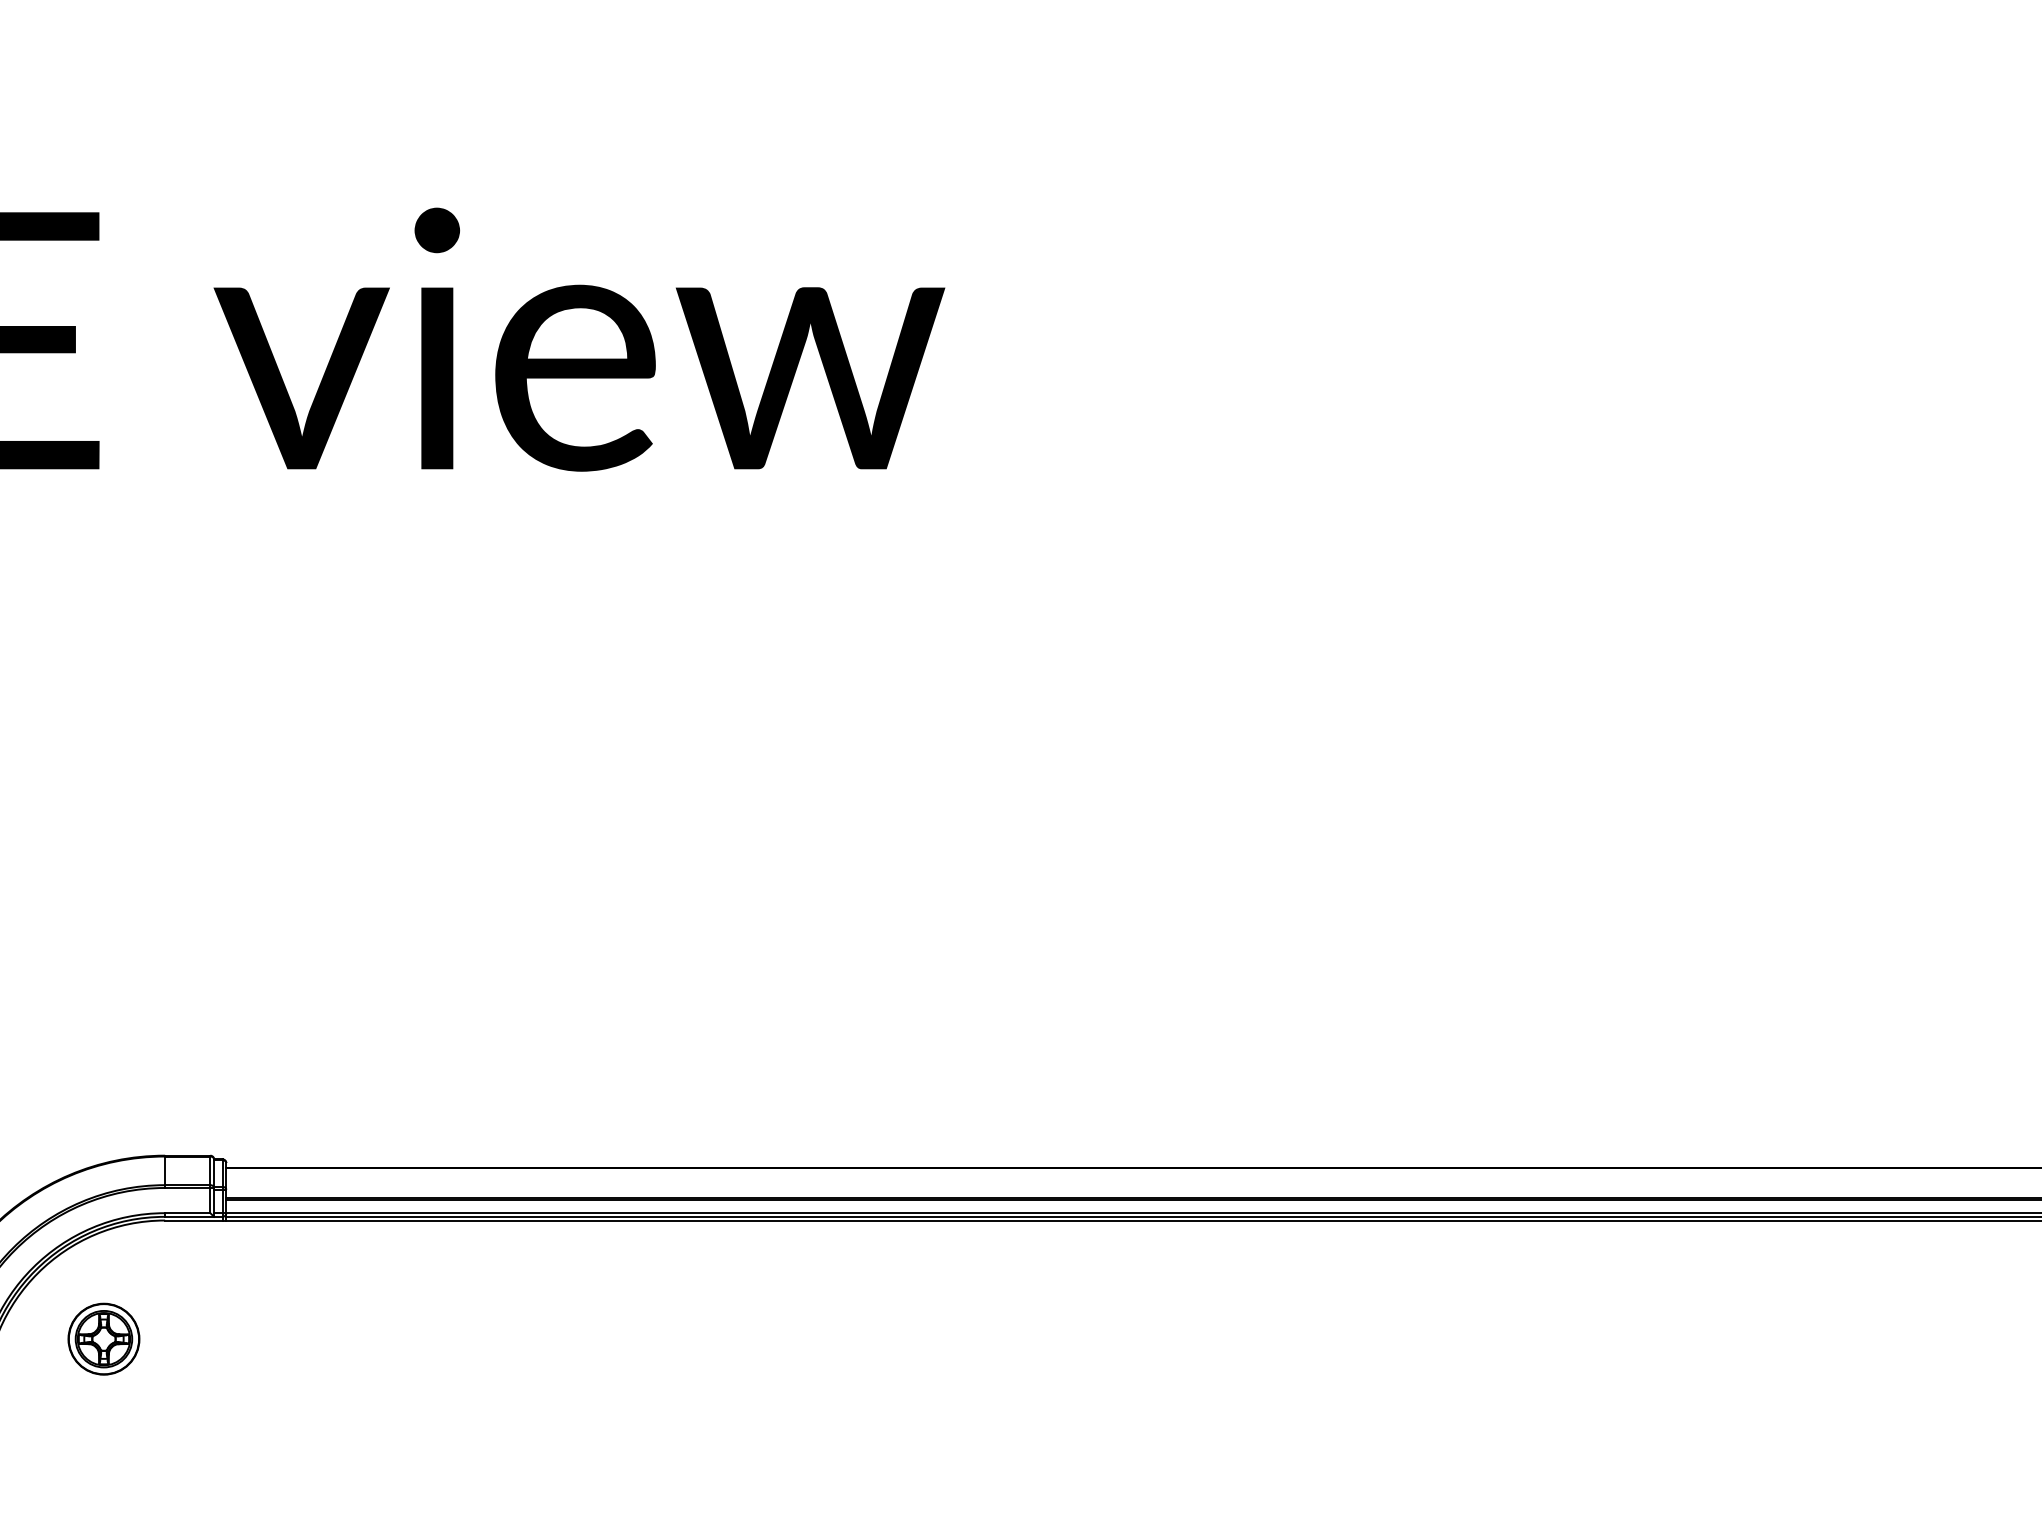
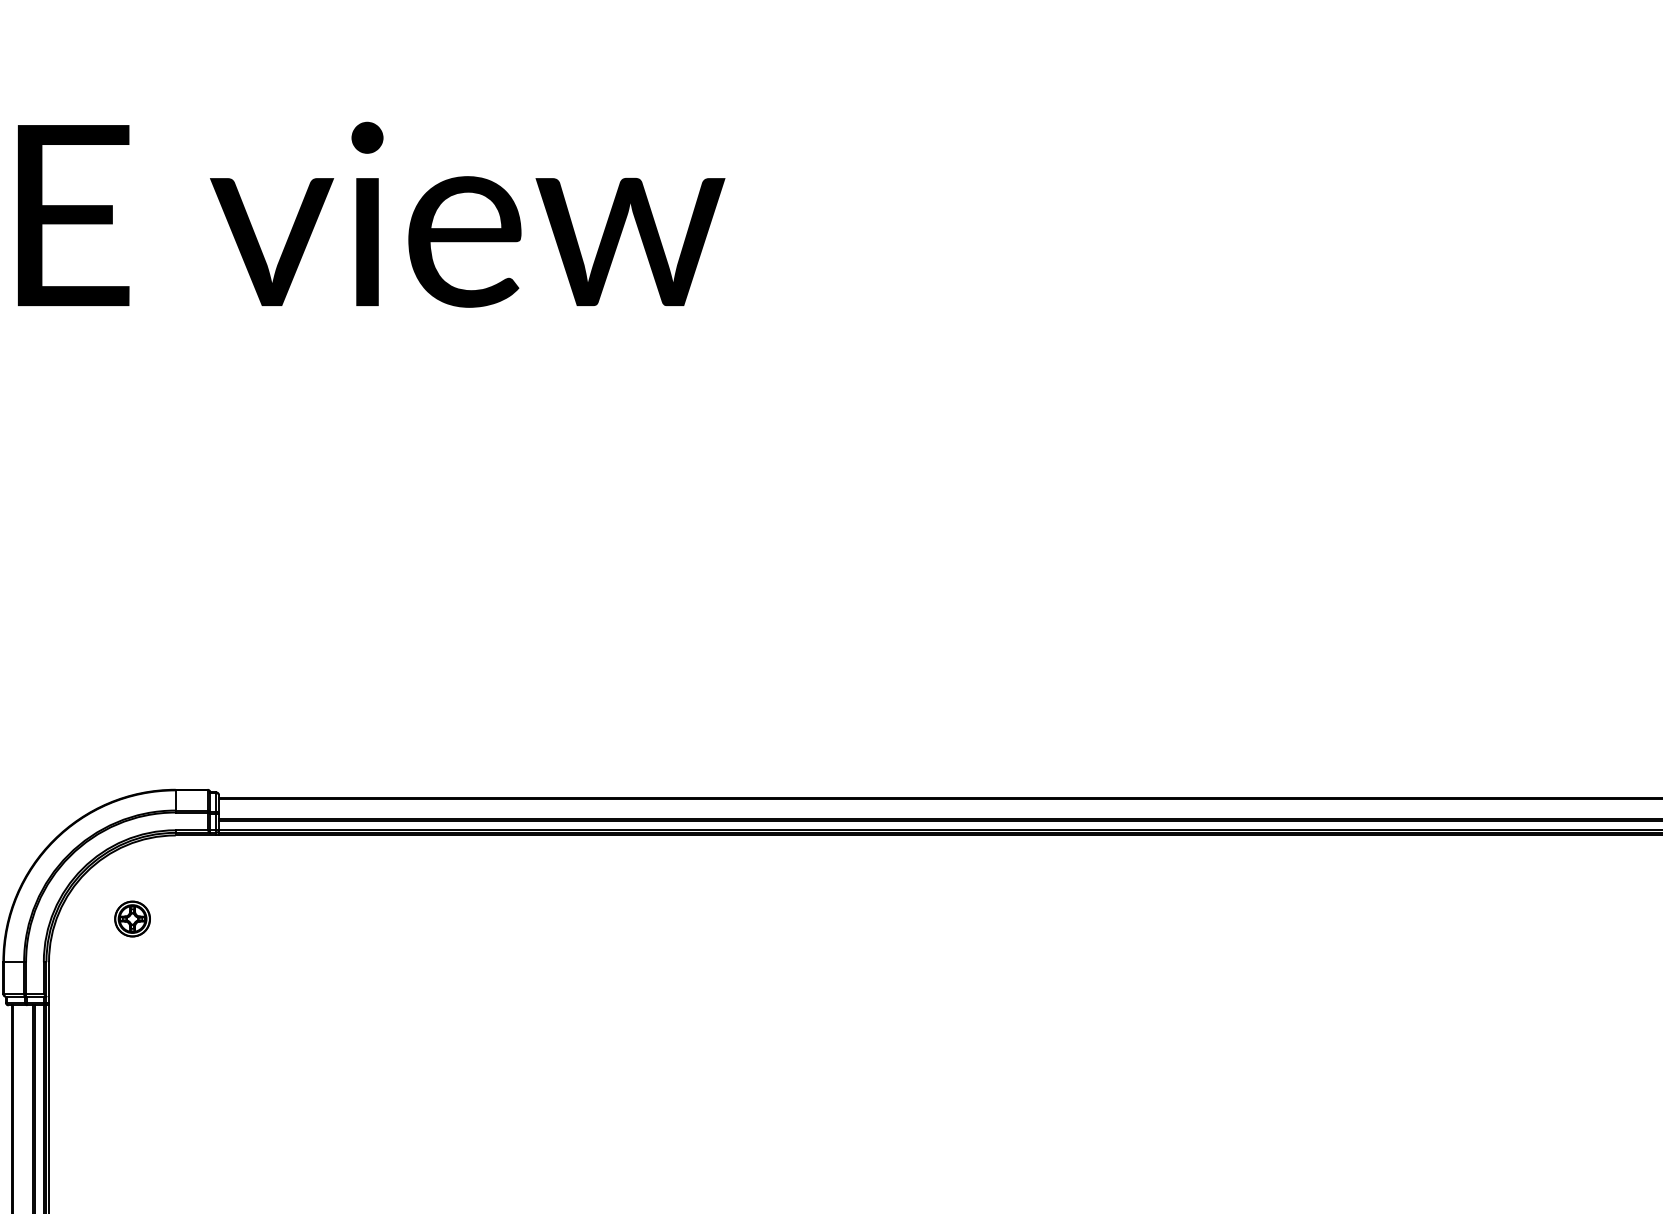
part: (103, 1338) -> (132, 918), size x0.7

